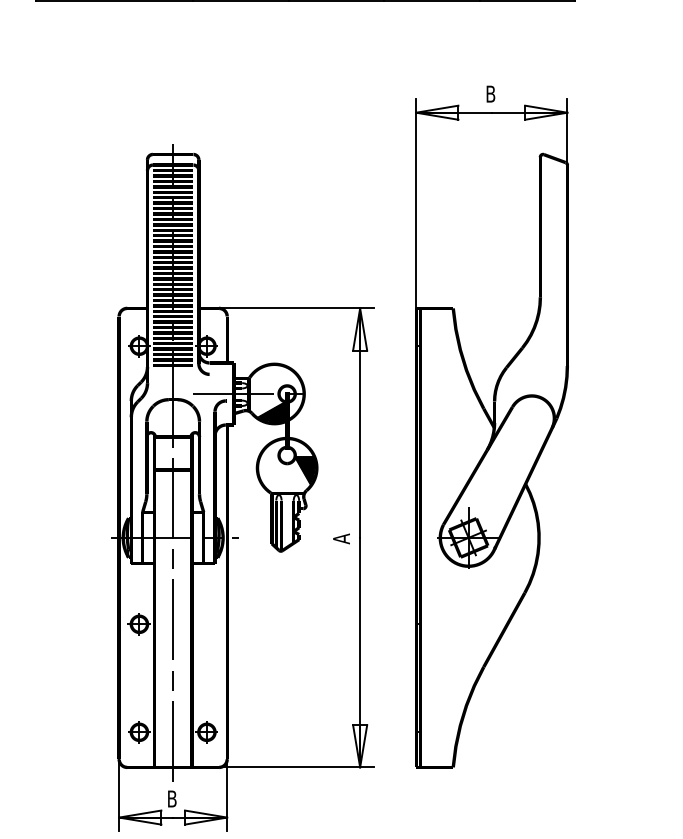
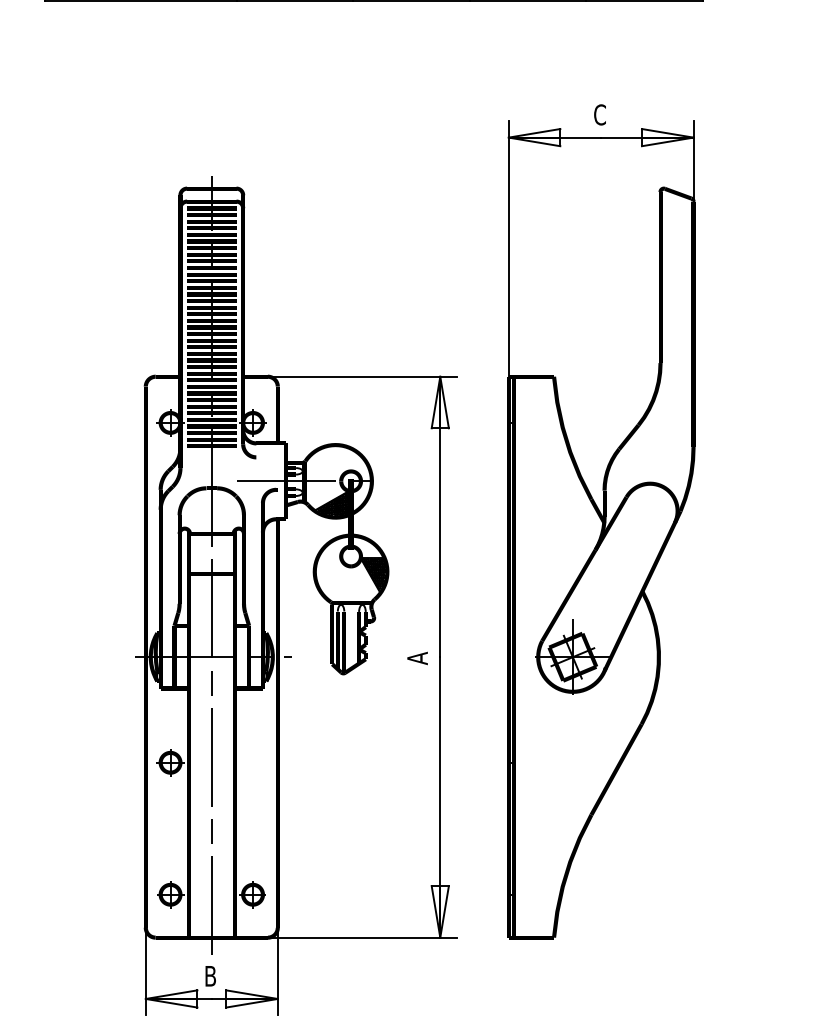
text: (490, 93) -> (599, 114), B -> C

